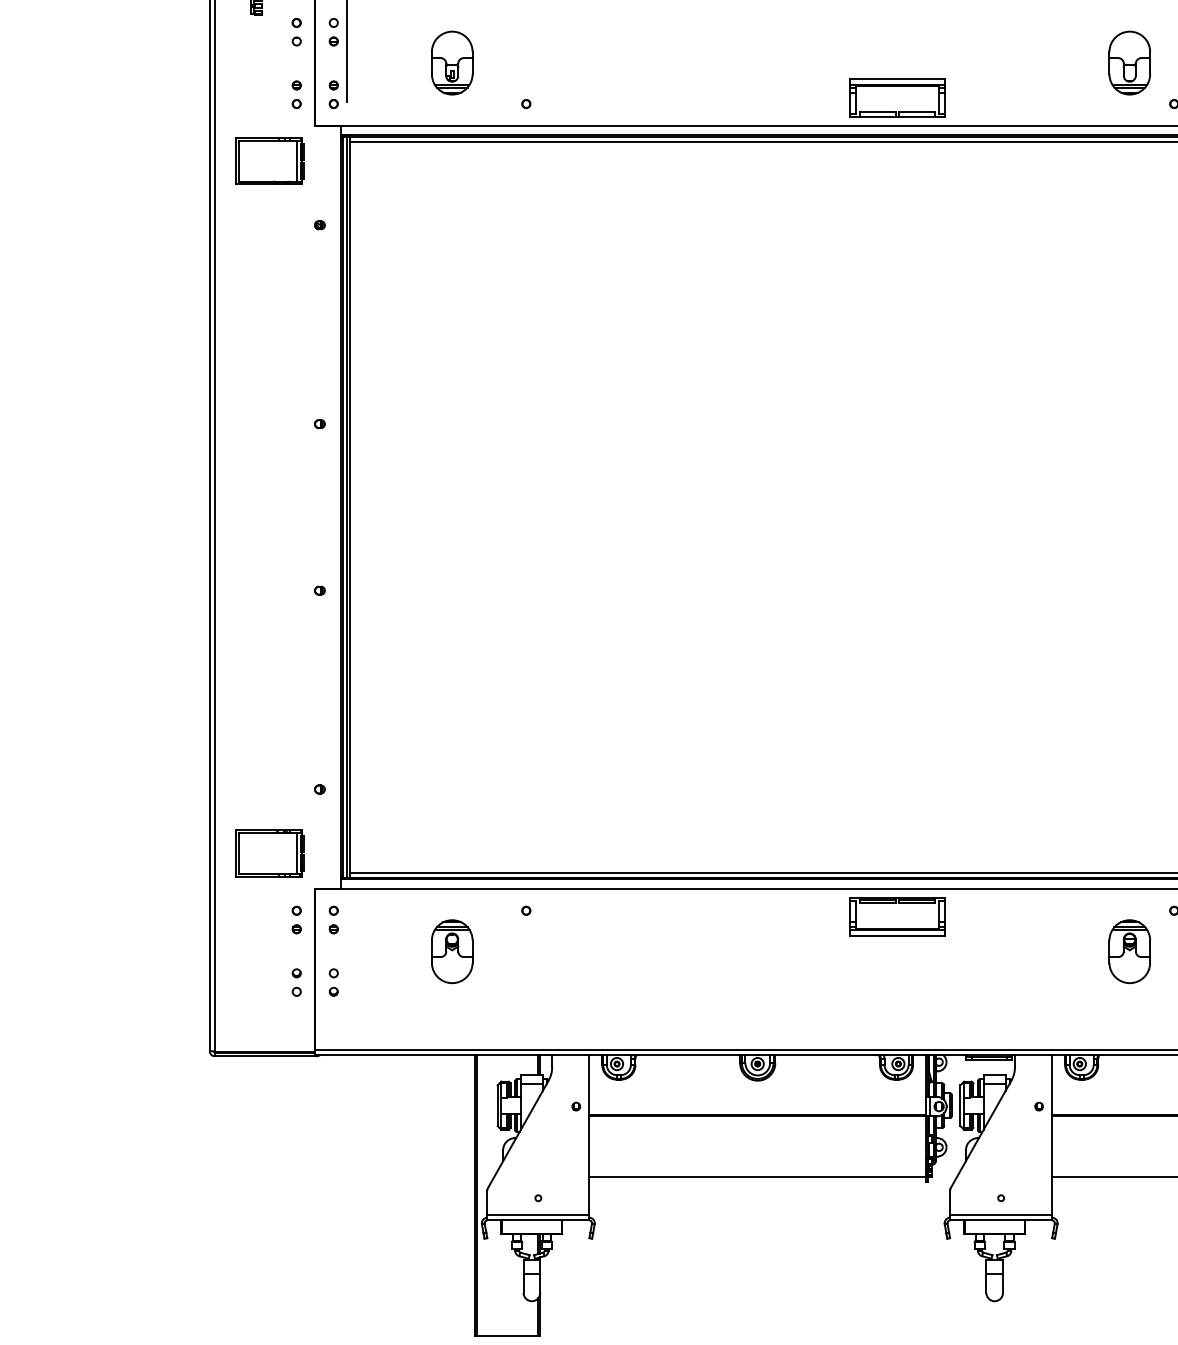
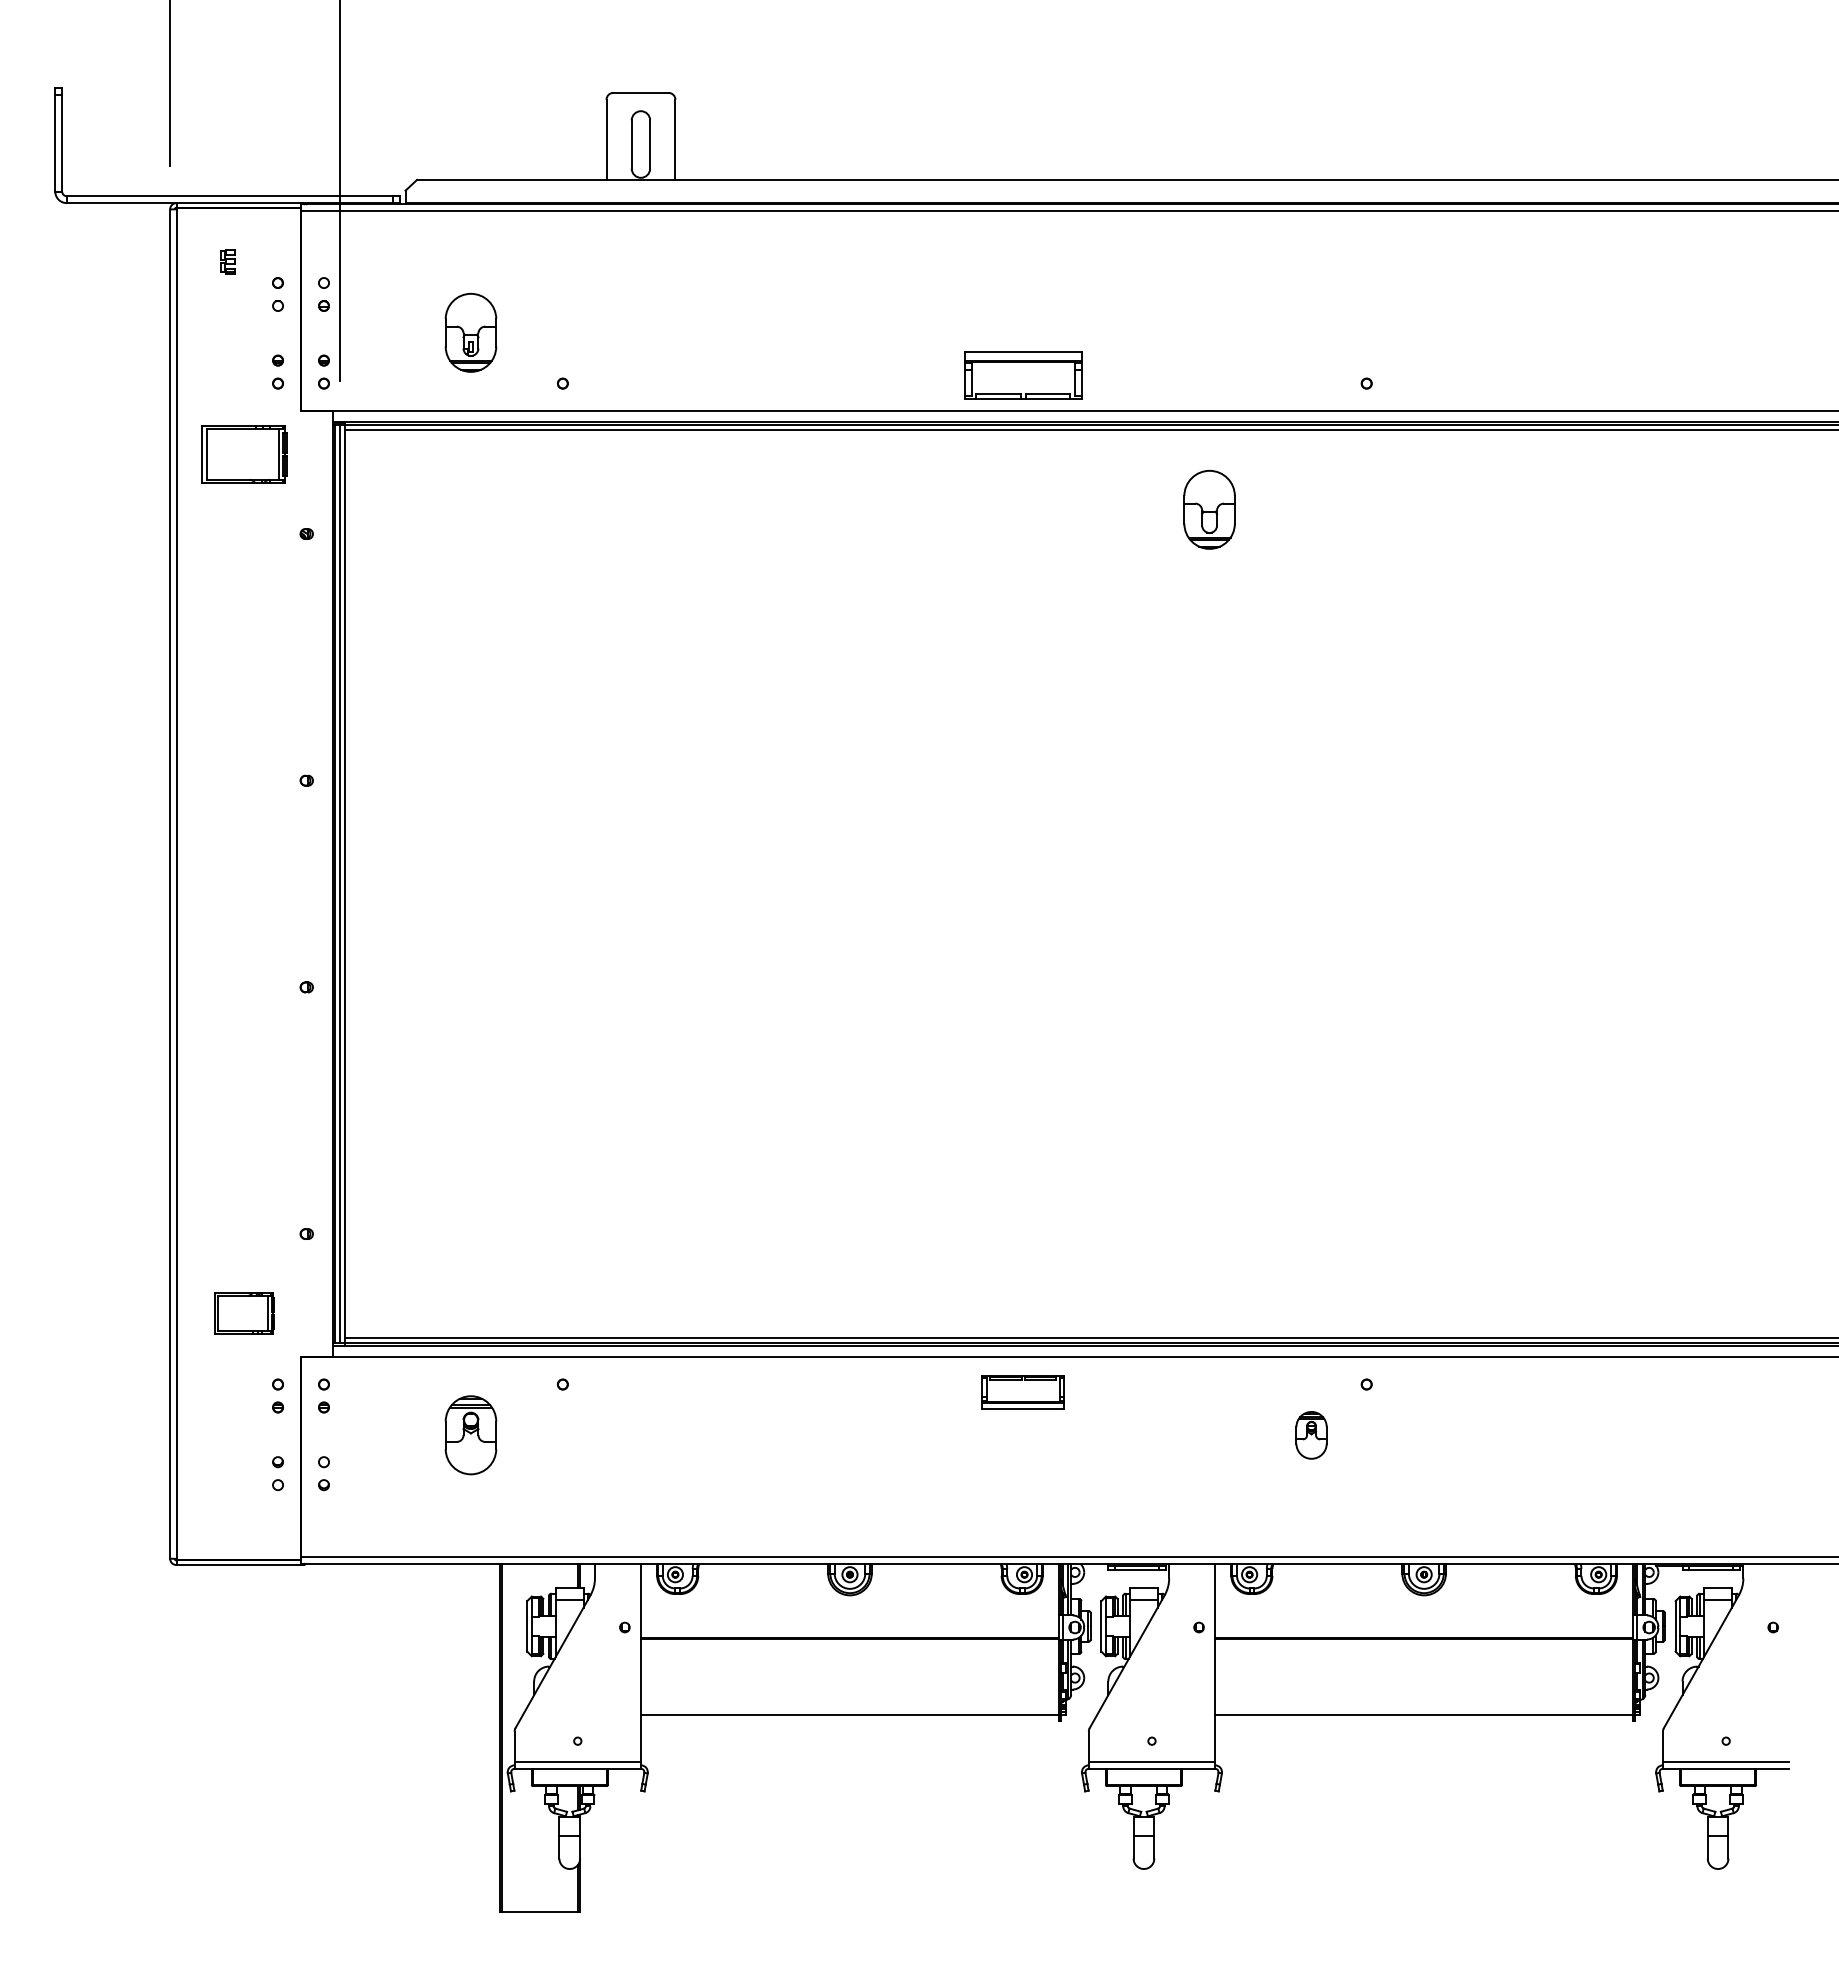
part: (1129, 62) -> (1209, 509), moved
part: (269, 853) -> (244, 1313), size x0.7
part: (897, 917) -> (1023, 1392), size x0.7
part: (1129, 951) -> (1311, 1435), size x0.6

